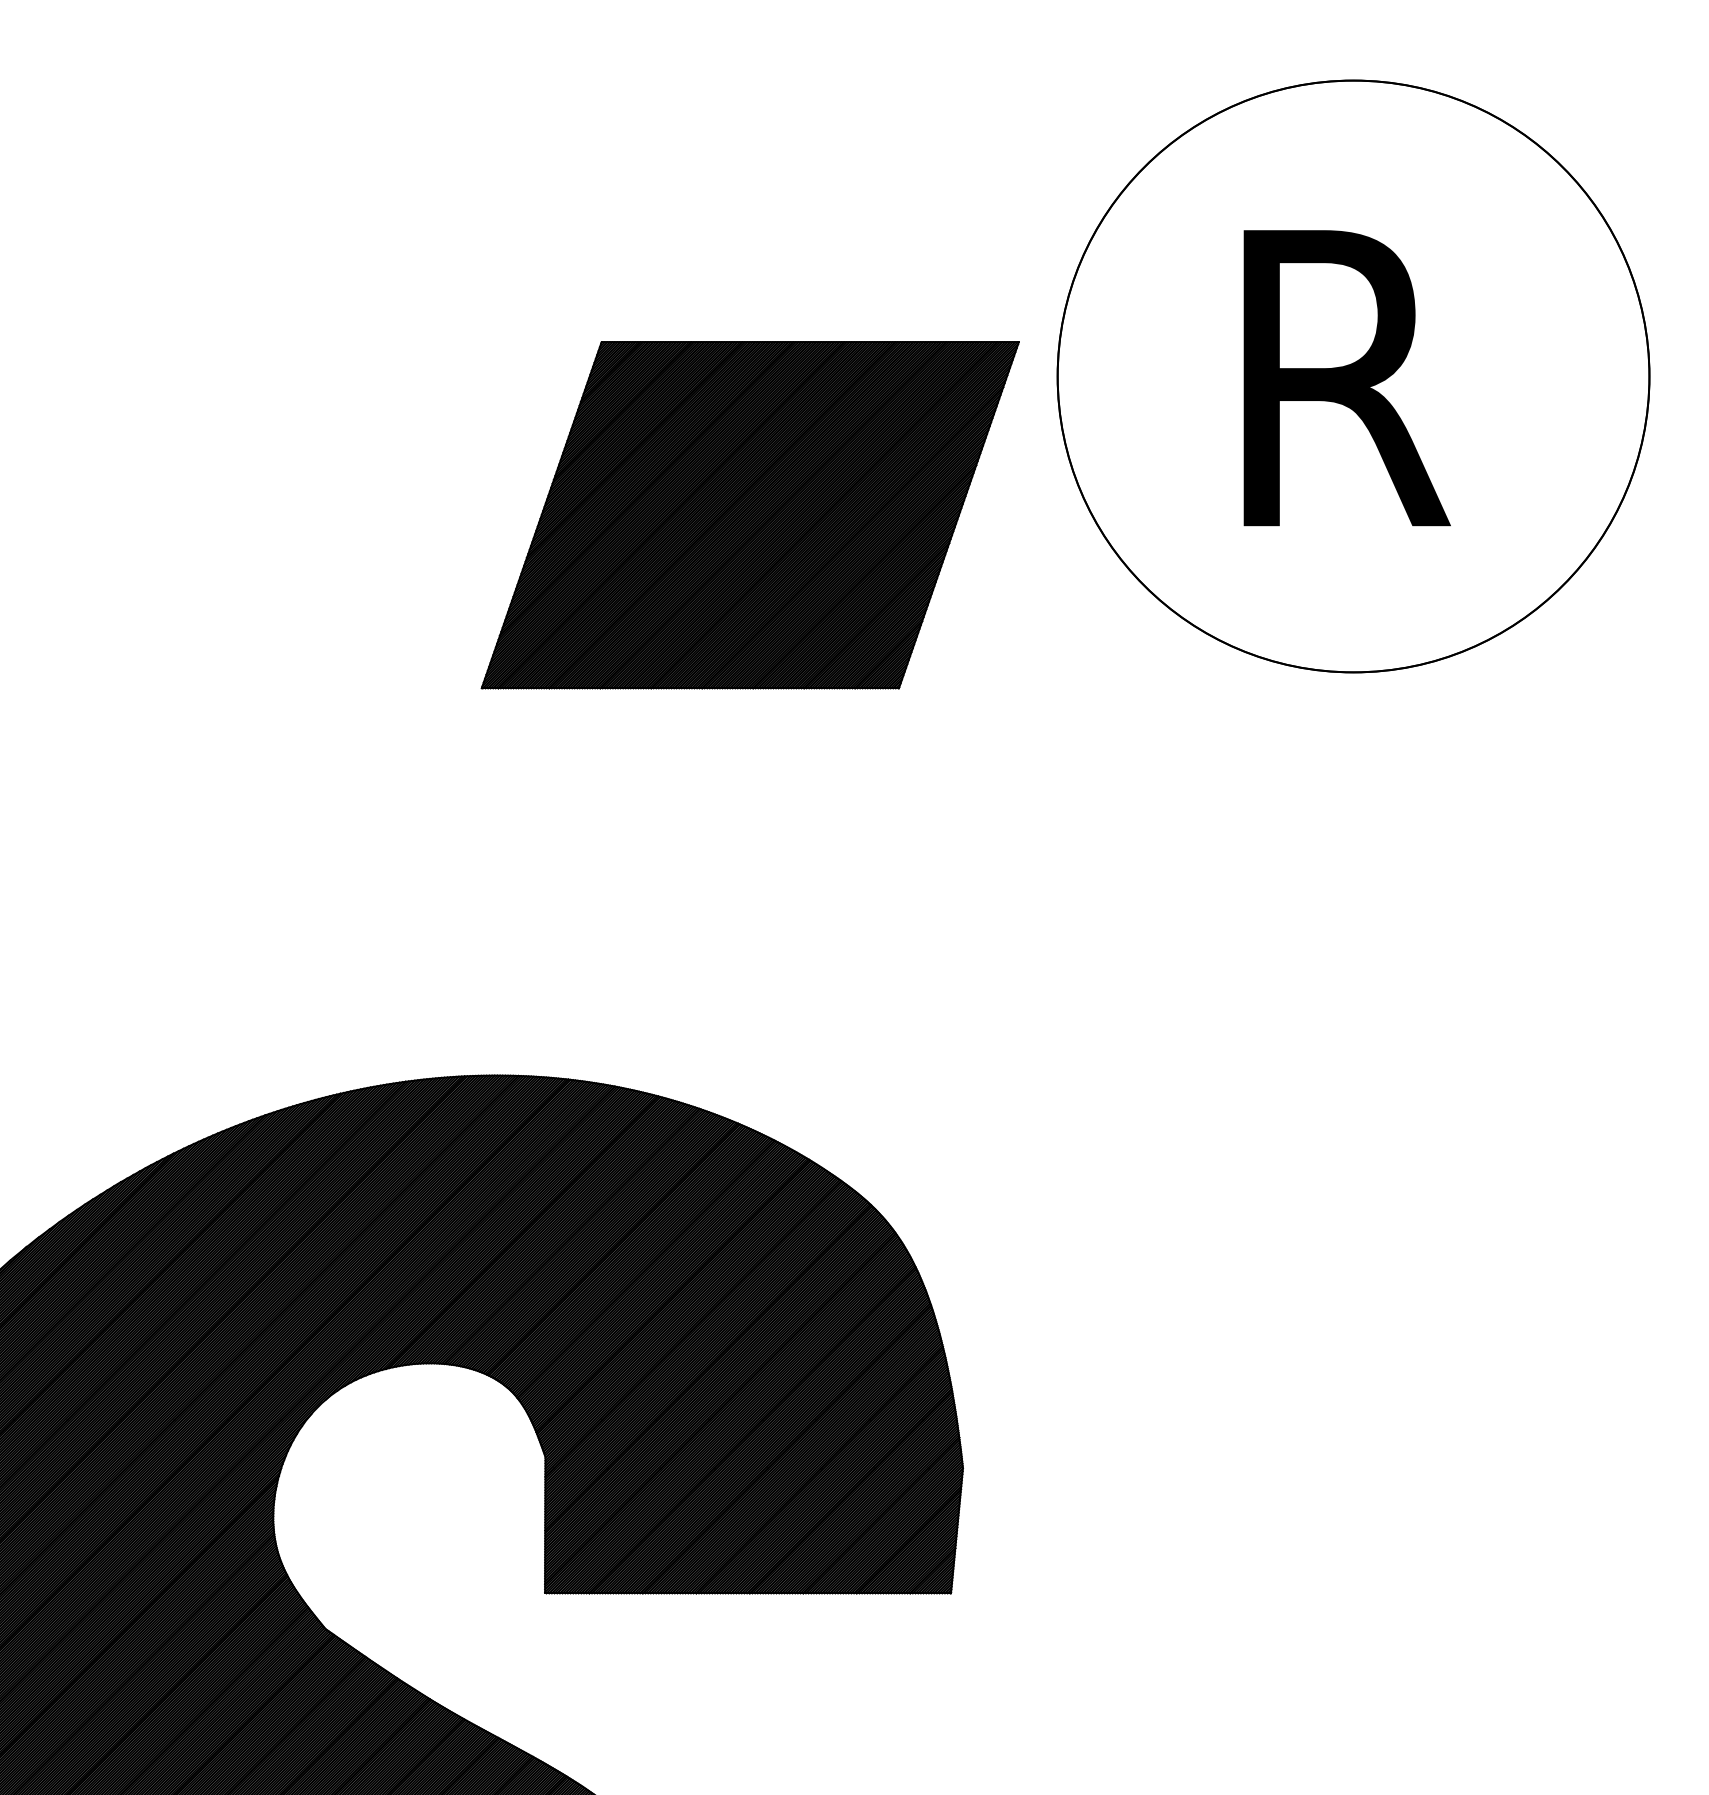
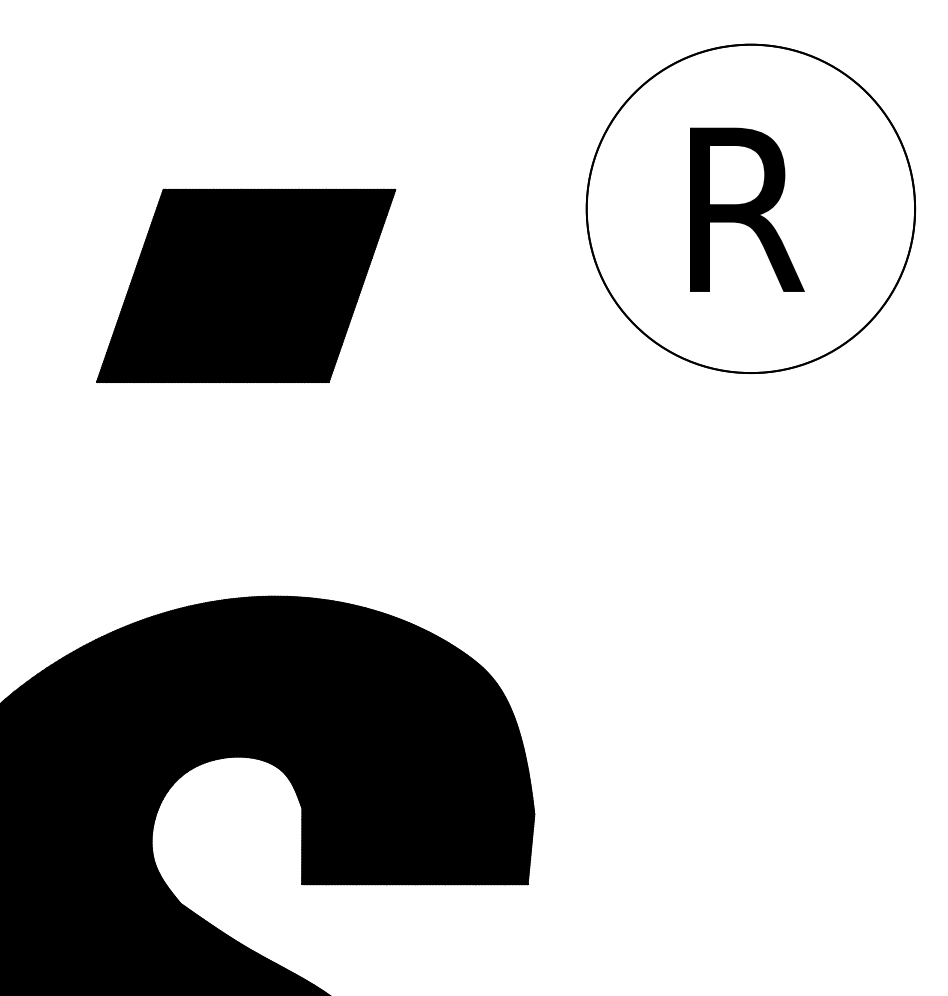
part: (750, 514) -> (246, 285), moved

